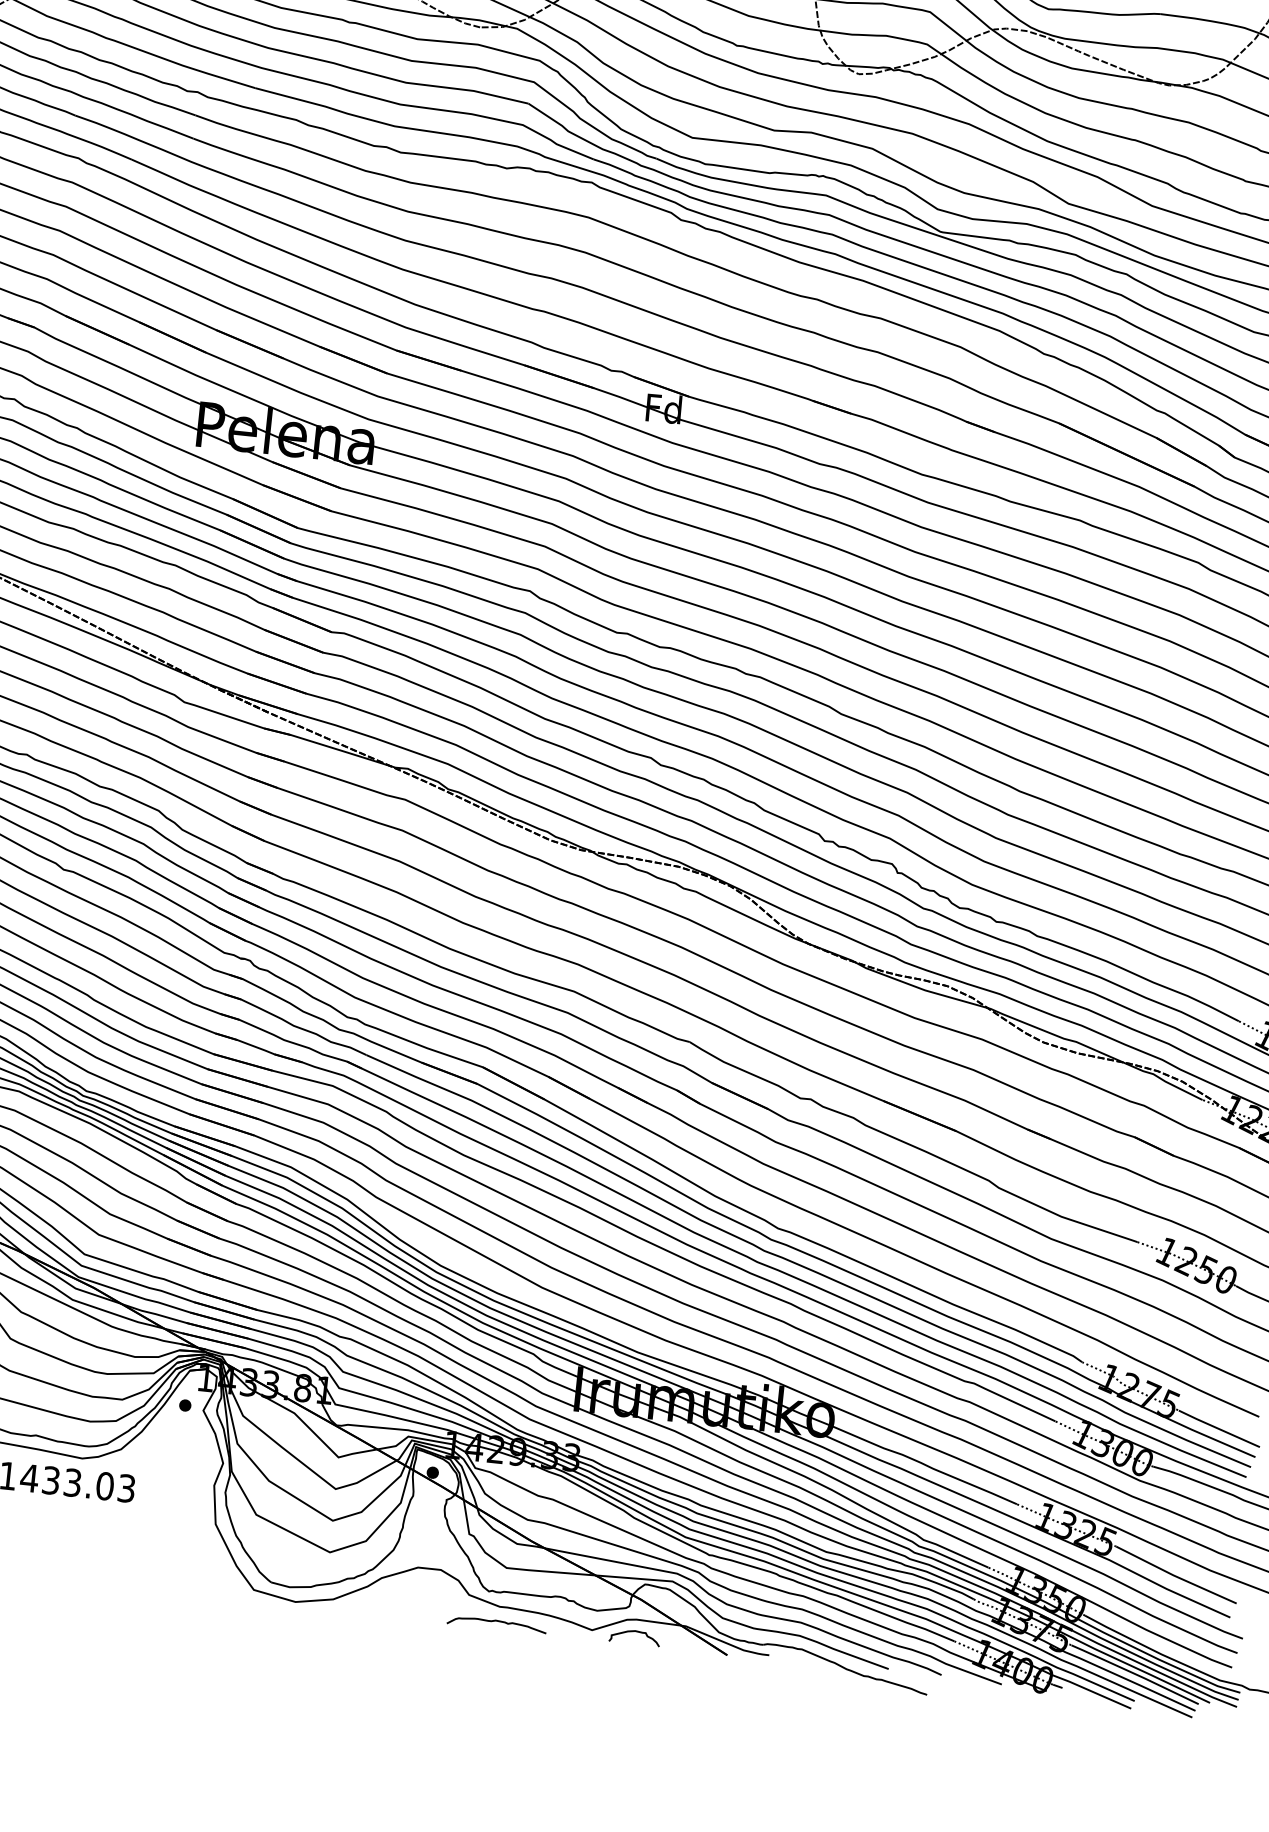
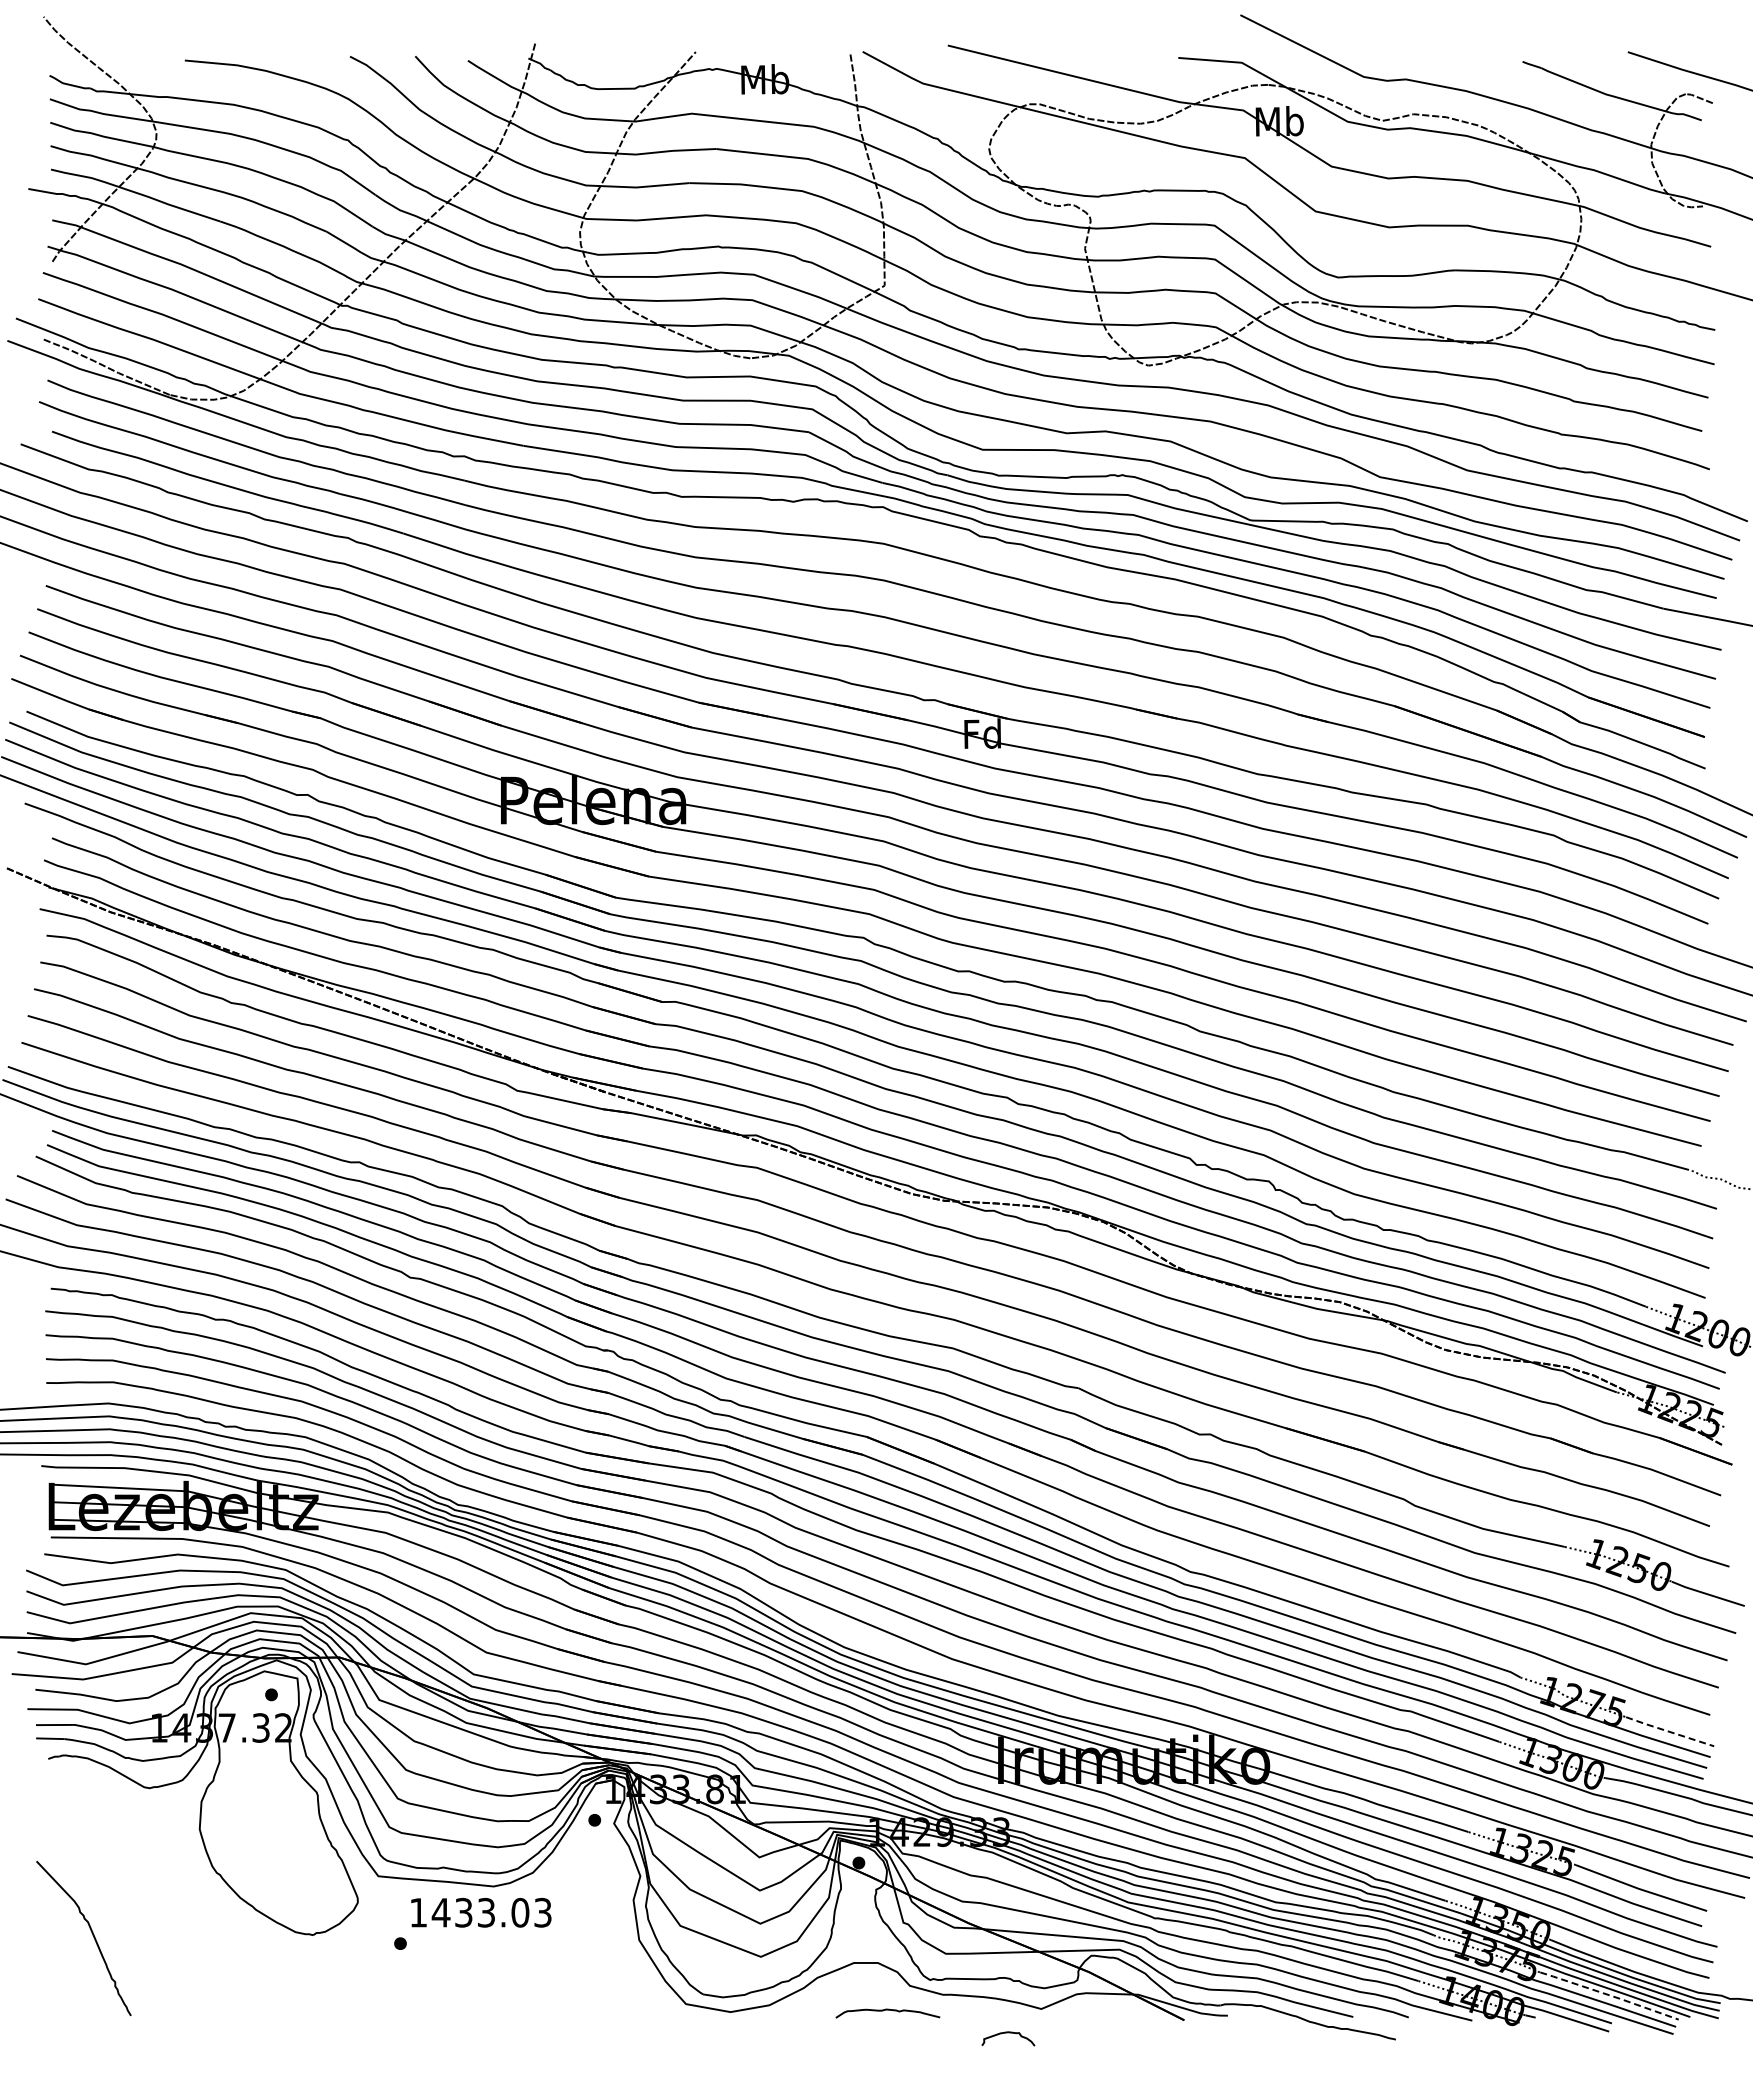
line: (1218, 1428) -> (1669, 1731), solid -> dashed
curve: (496, 1621) -> (887, 2010), moved
curve: (635, 1632) -> (1008, 2033), moved
line: (1135, 1674) -> (1609, 1995), solid -> dashed

